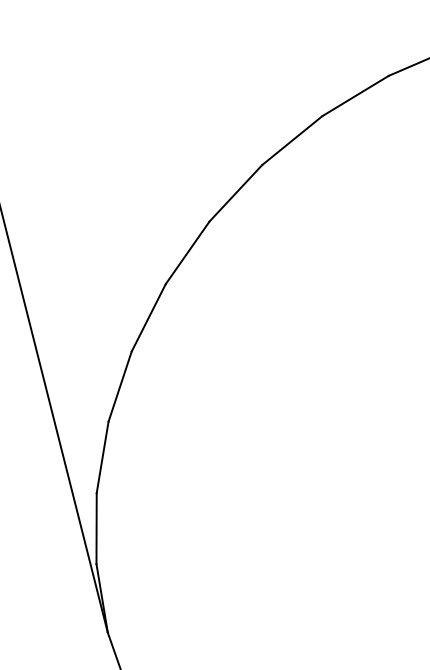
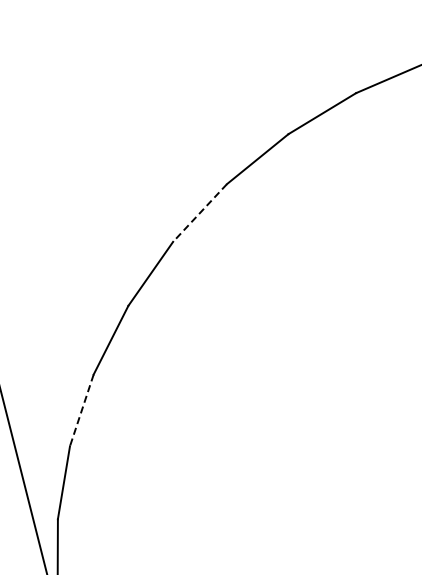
line: (235, 193) -> (199, 213), solid -> dashed
line: (120, 386) -> (82, 410), solid -> dashed

